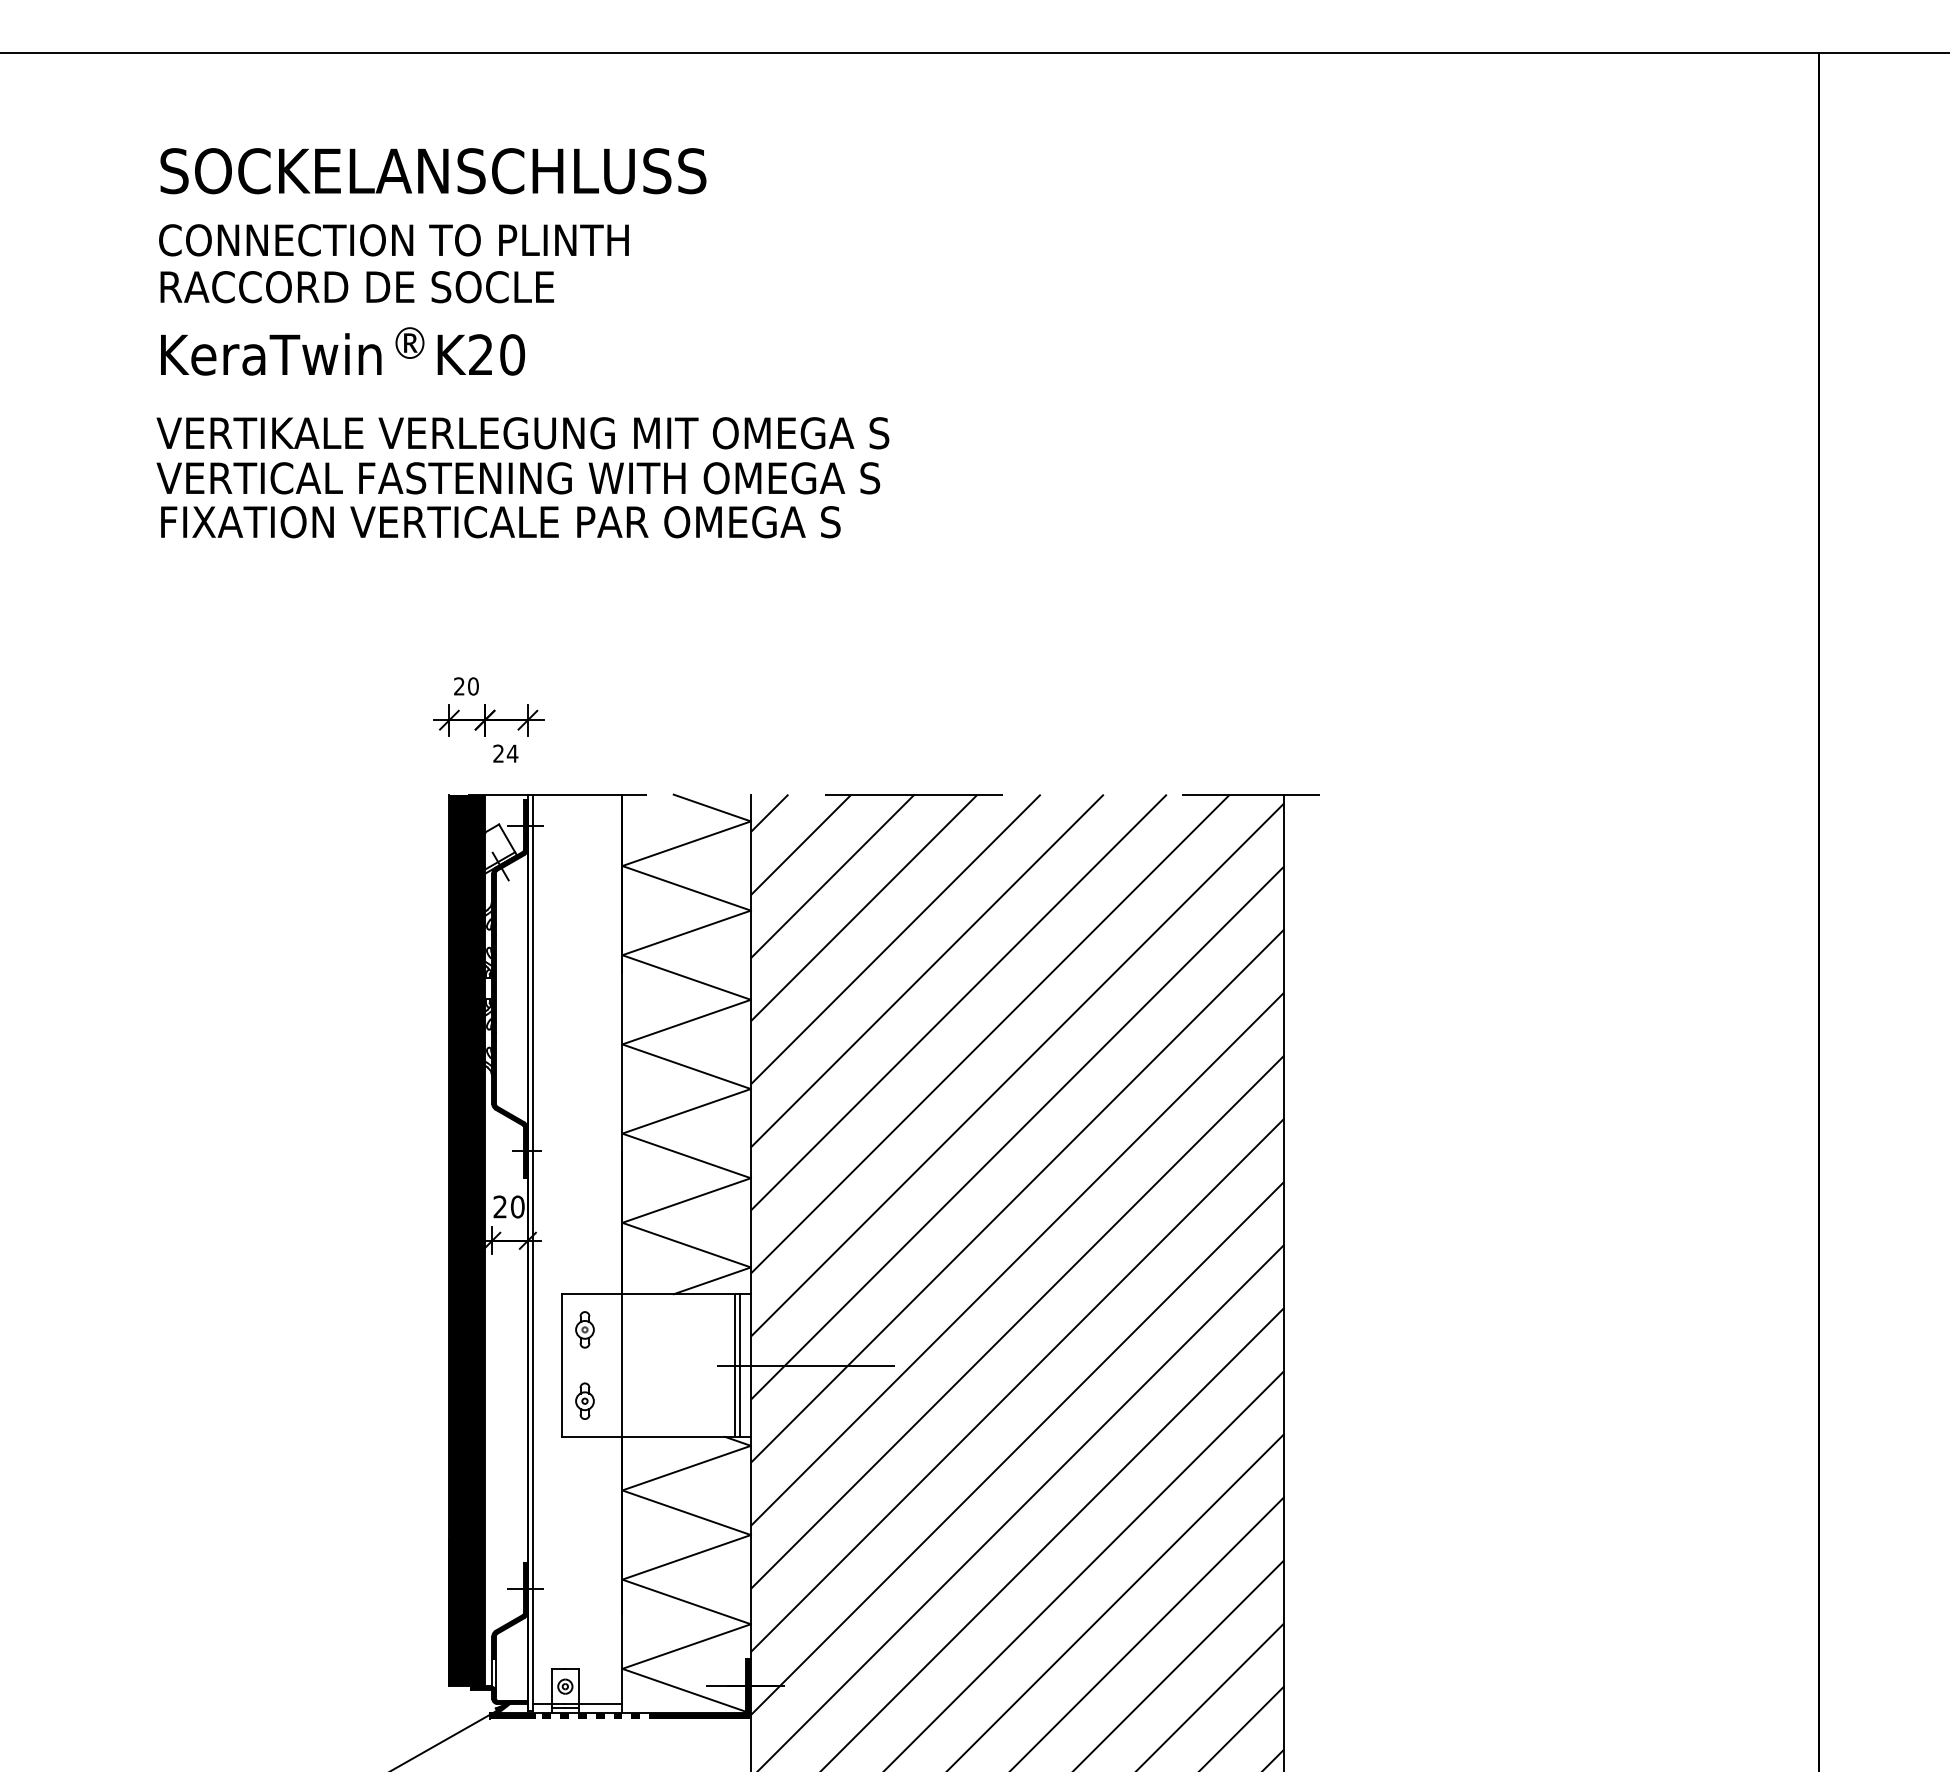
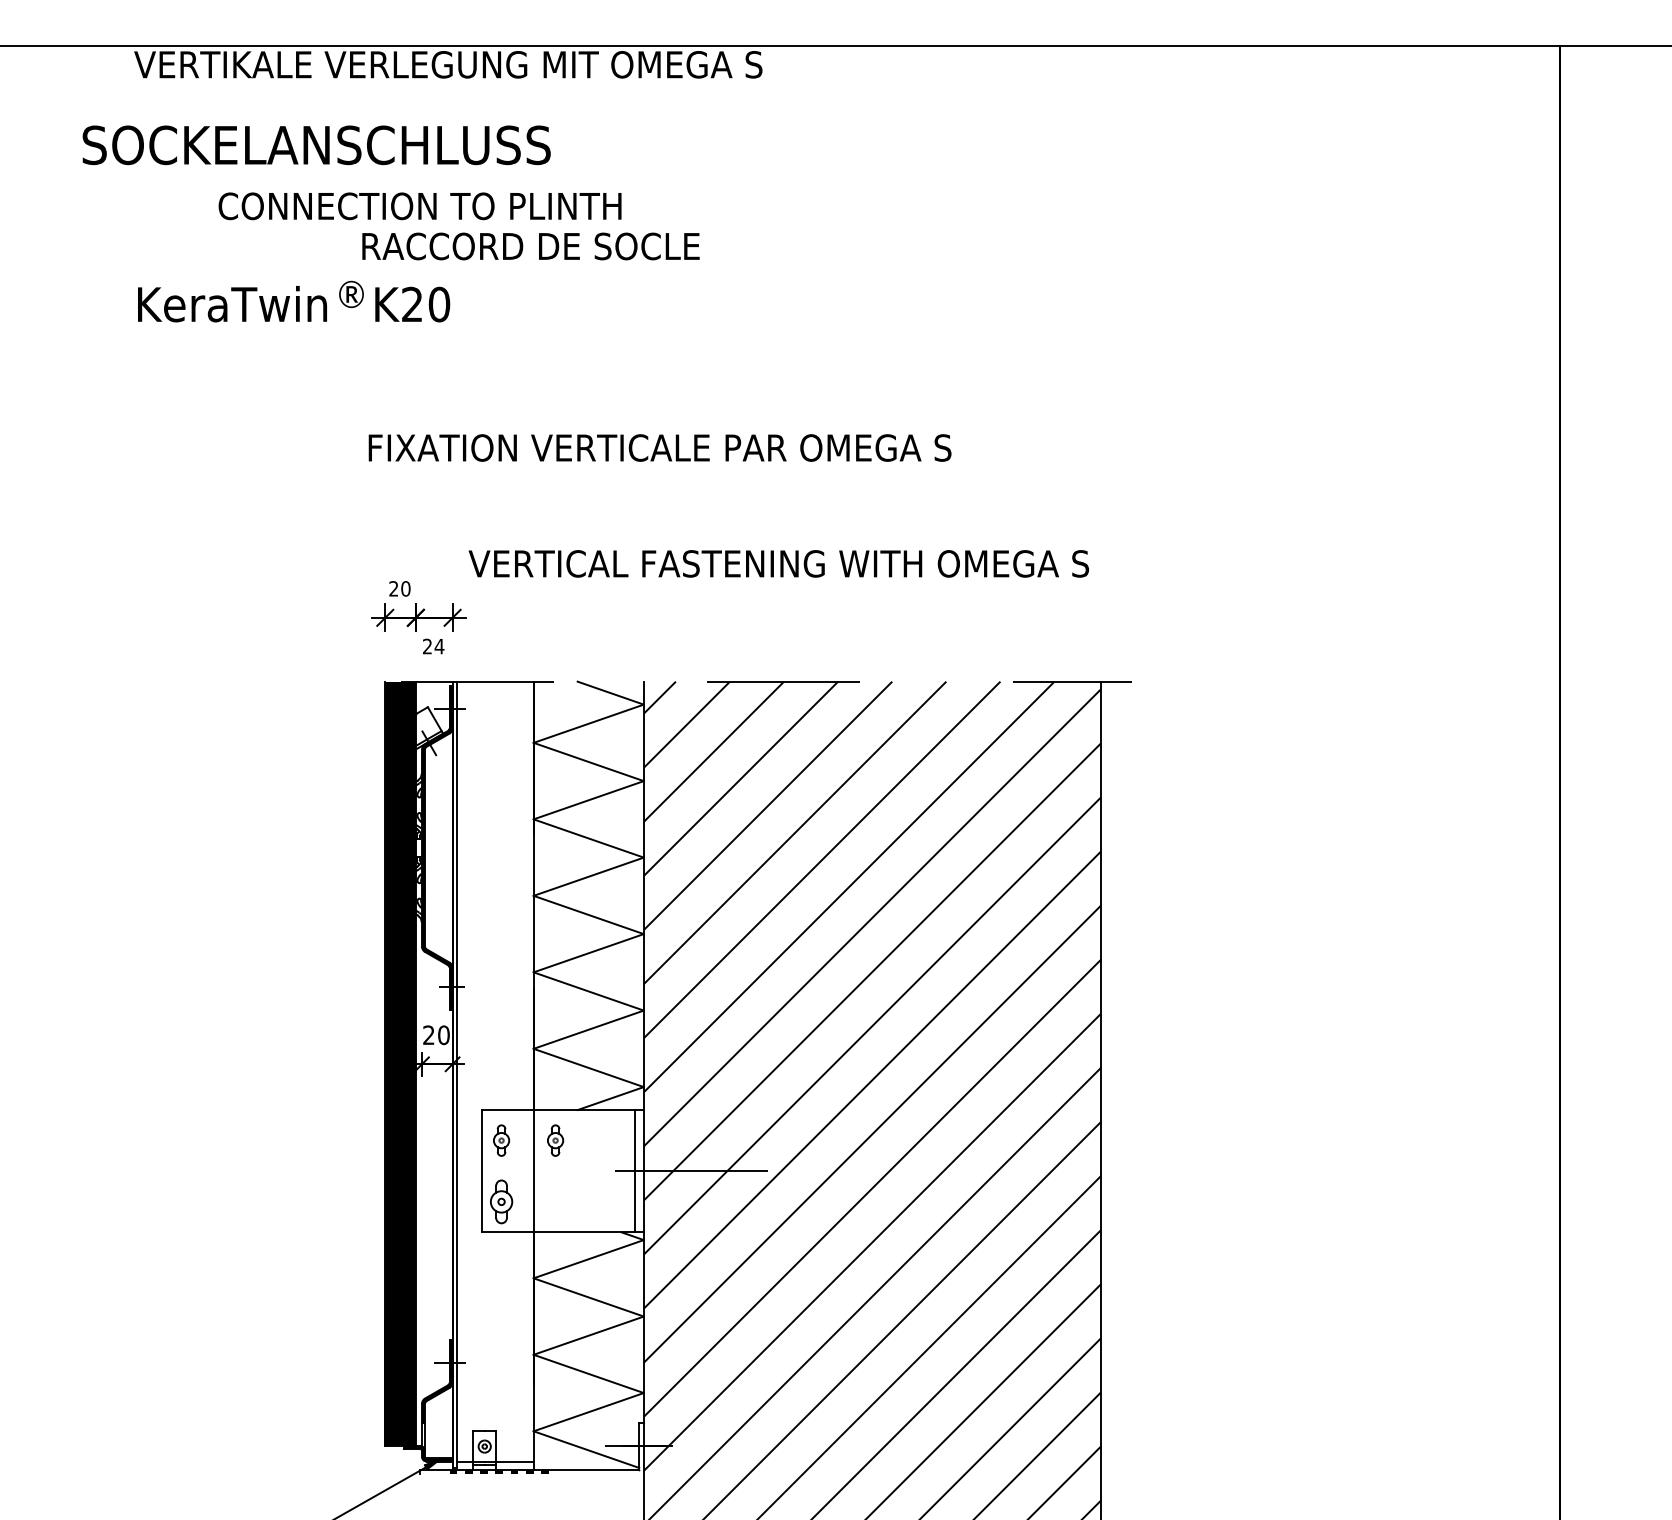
text: (433, 171) -> (316, 145), moved
text: (393, 240) -> (419, 206), moved
text: (356, 287) -> (530, 246), moved
text: (522, 433) -> (447, 64), moved
text: (518, 478) -> (778, 564), moved
text: (500, 522) -> (659, 448), moved
part: (647, 1329) -> (555, 1140), added
line: (734, 1365) -> (629, 1171), removed
part: (584, 1400) -> (501, 1201), size x1.4
fill: (699, 1688) -> (599, 1448), removed
fill: (513, 1715) -> (440, 1471), removed

